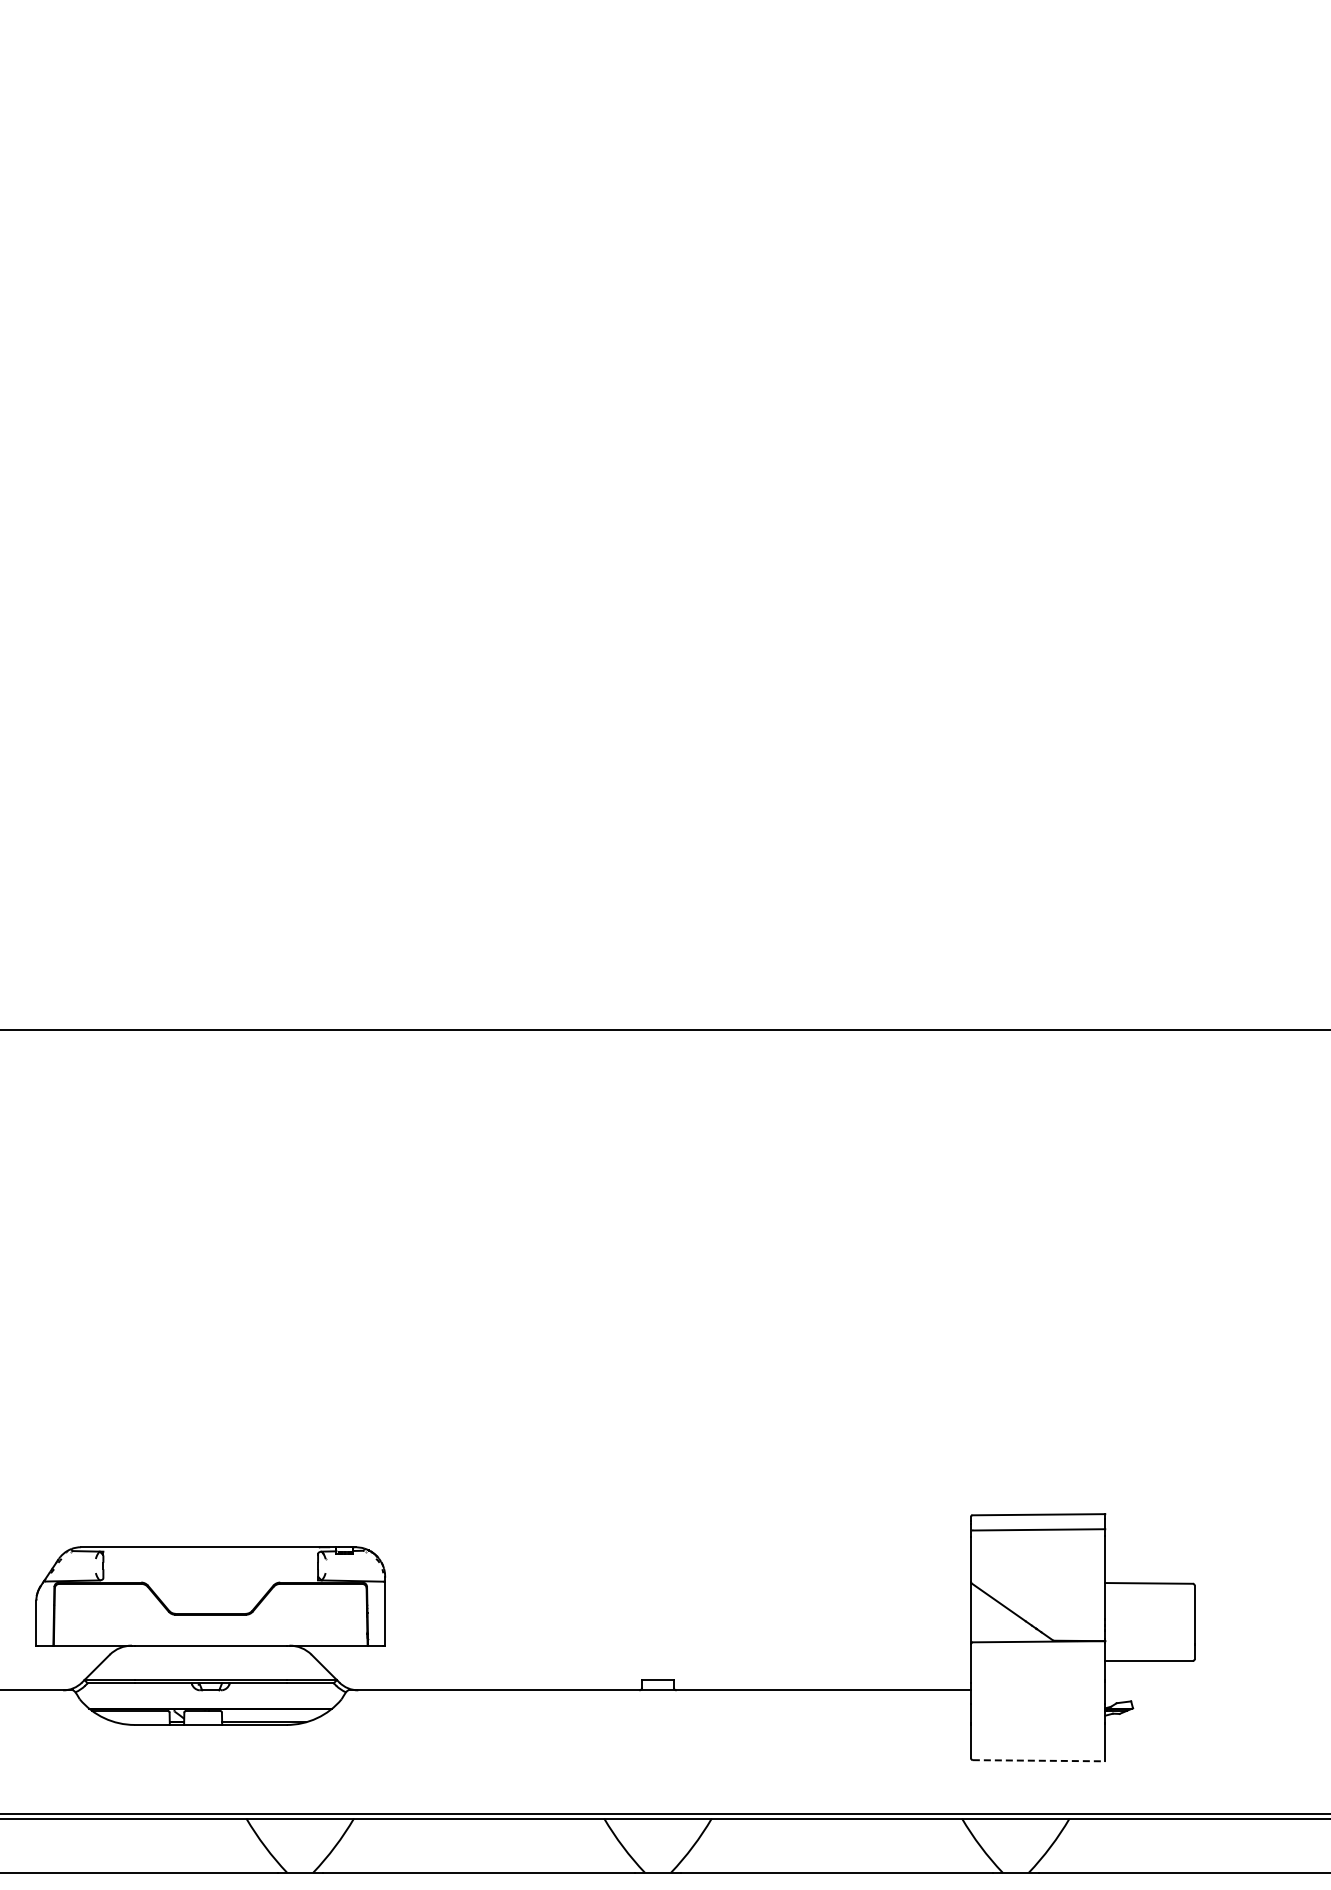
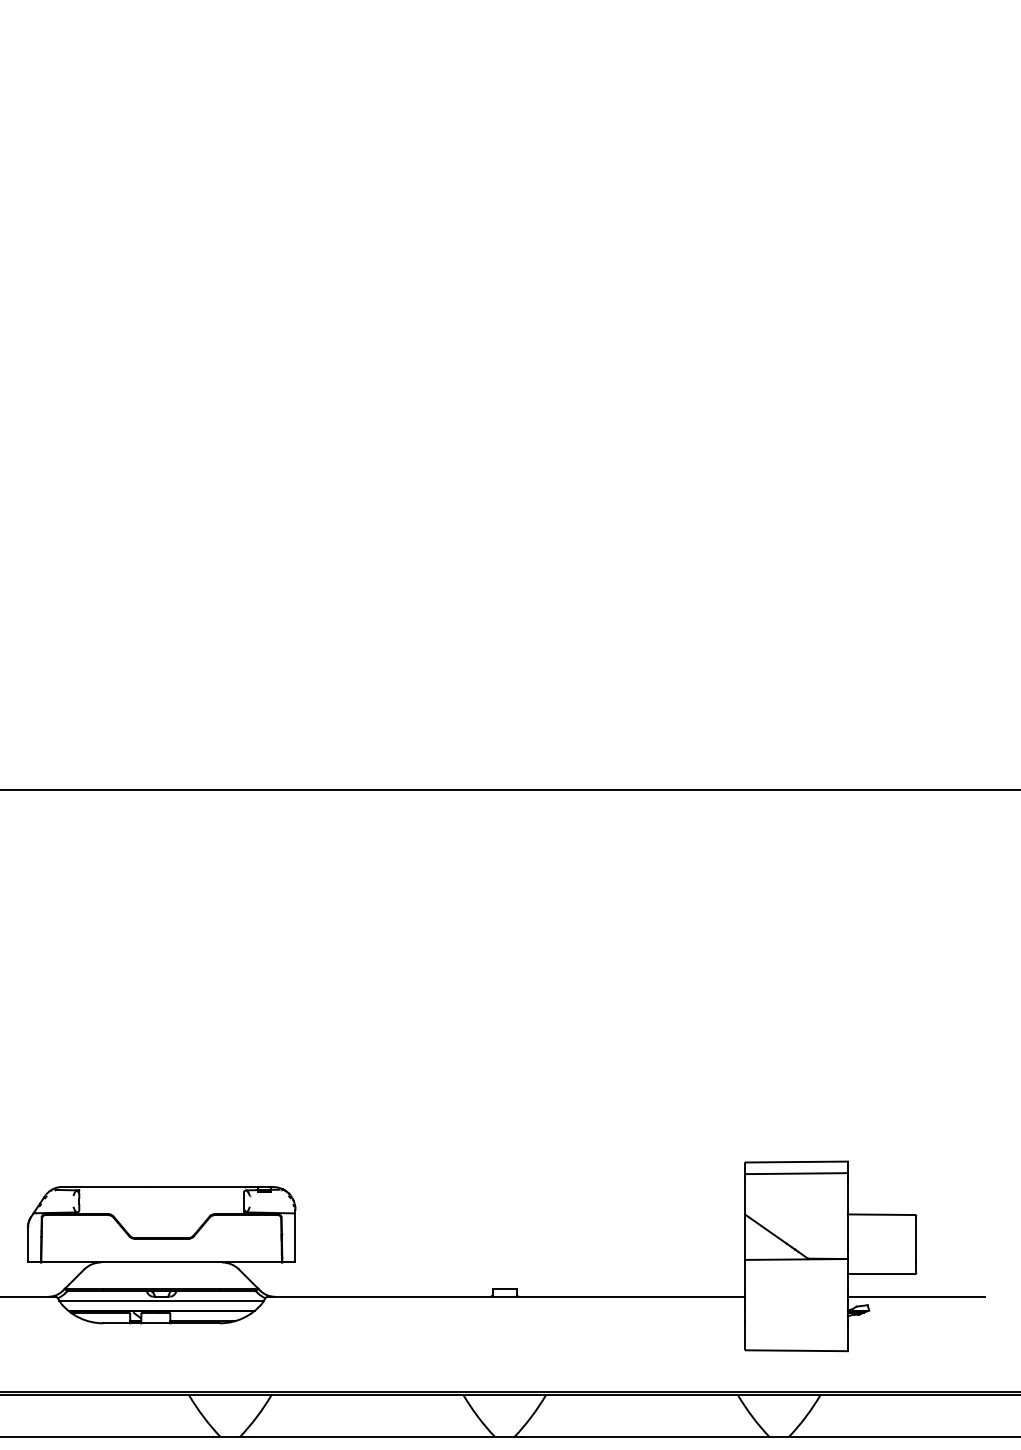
line: (1194, 1690) -> (916, 1296), added
line: (210, 1695) -> (161, 1300), added
line: (1039, 1760) -> (797, 1350), dashed -> solid

